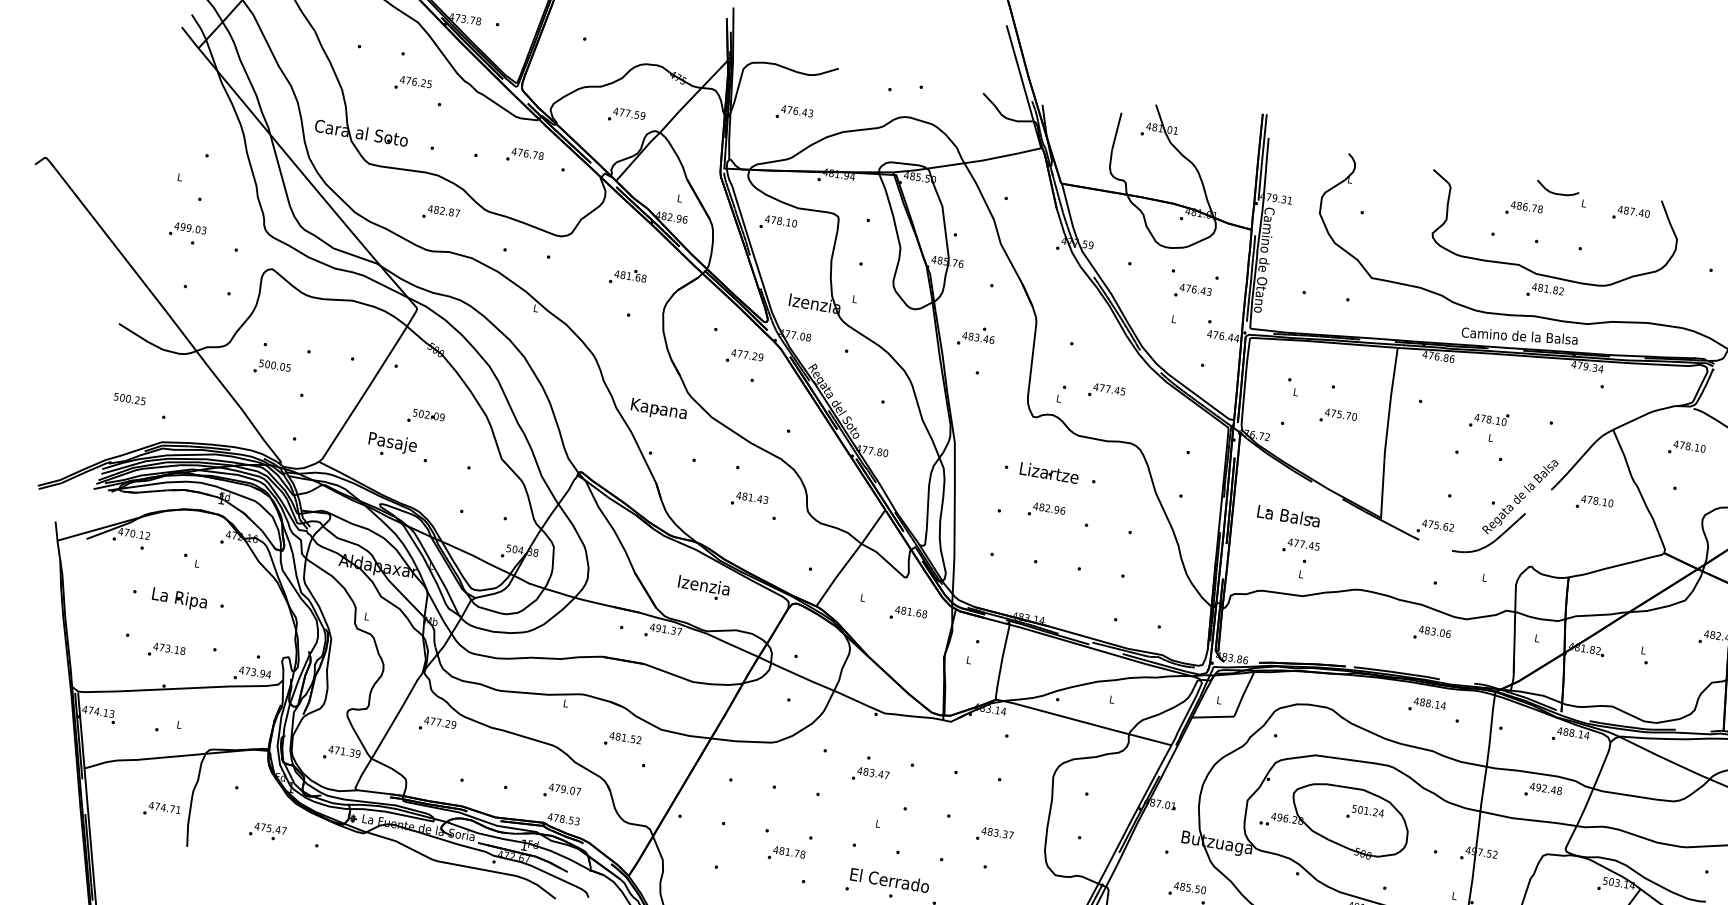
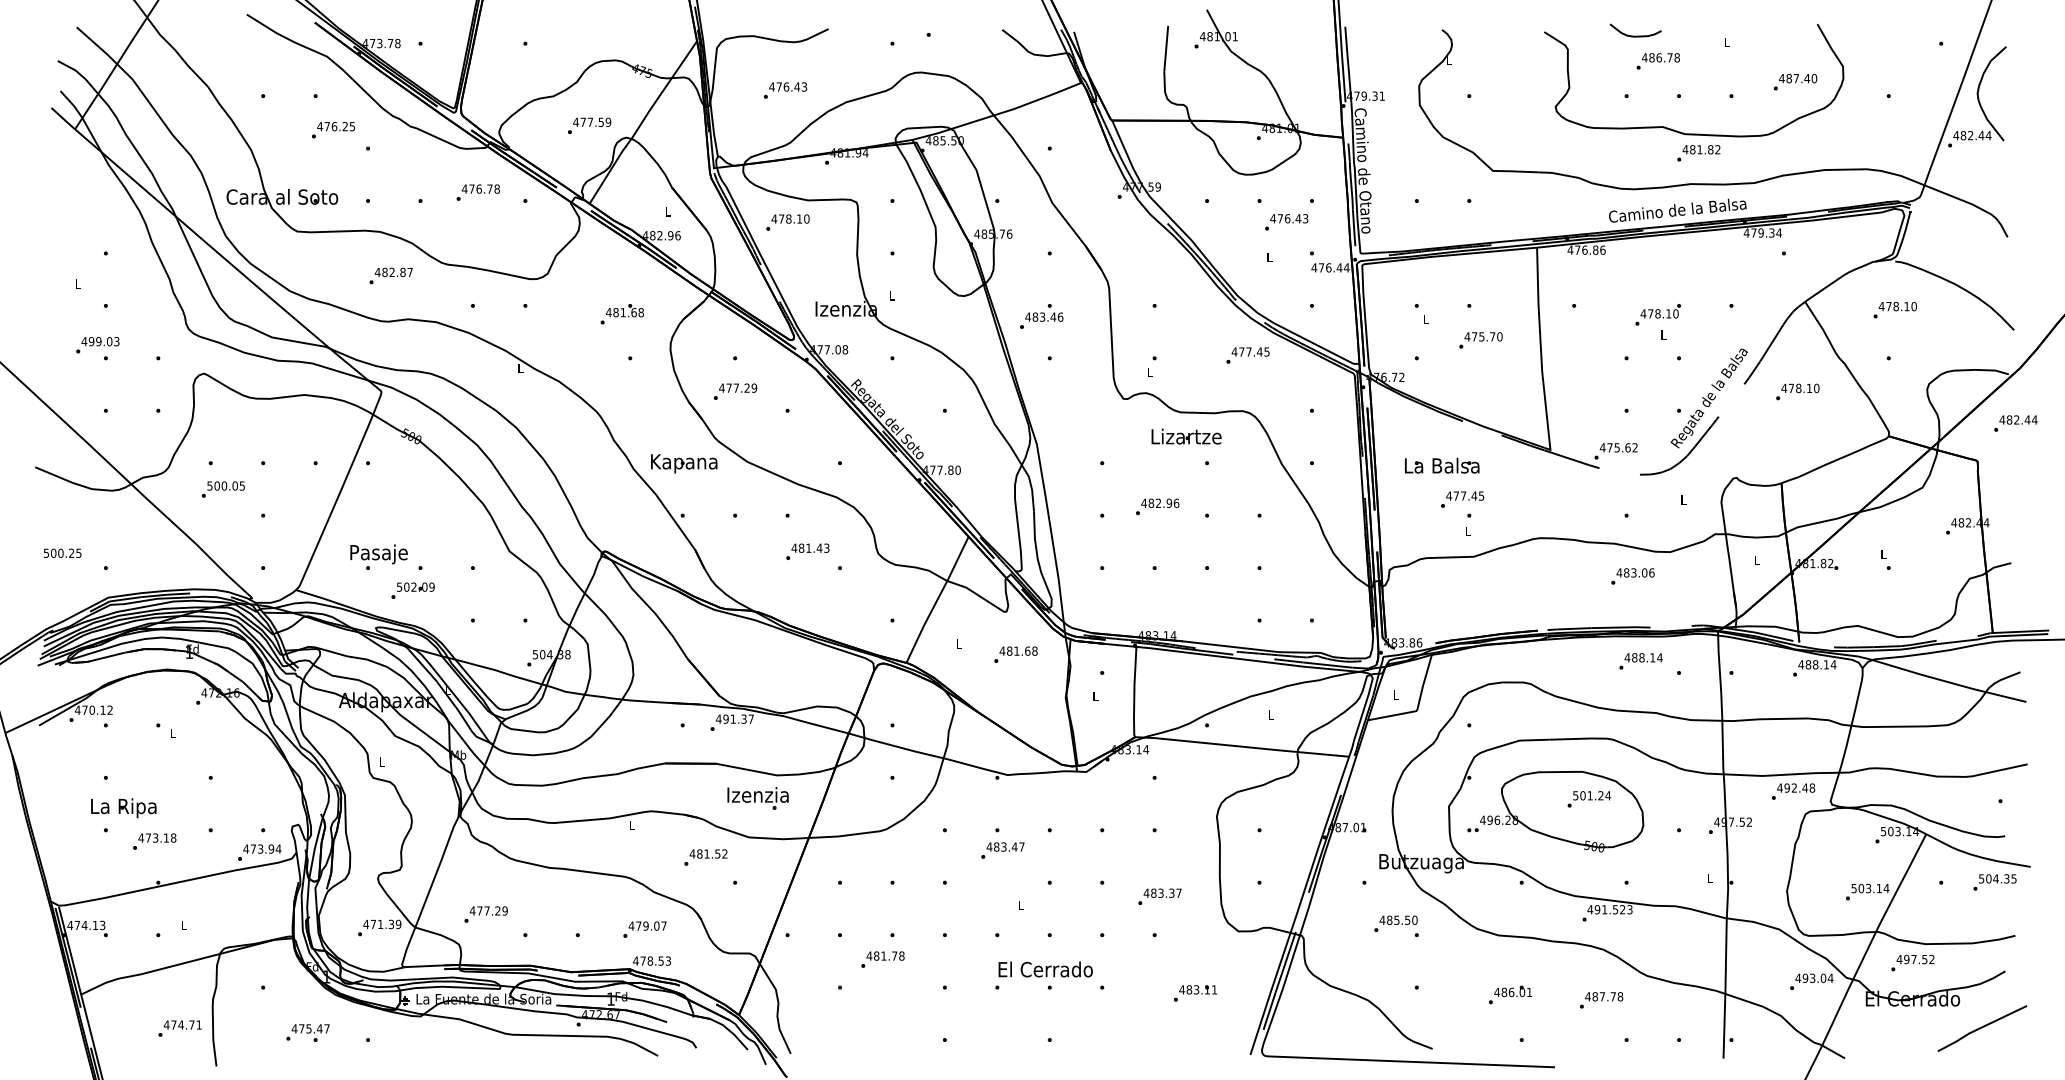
curve: (1557, 193) -> (1635, 35), moved
text: (1631, 214) -> (1795, 82), moved
text: (744, 357) -> (735, 391), moved
text: (1106, 391) -> (1247, 355), moved
text: (425, 417) -> (412, 590), moved
text: (1049, 472) -> (1186, 436), moved
text: (703, 588) -> (757, 798), moved
text: (179, 599) -> (123, 808), moved
text: (437, 725) -> (485, 914), moved
text: (1543, 791) -> (1793, 791), moved
text: (786, 854) -> (882, 959), moved

